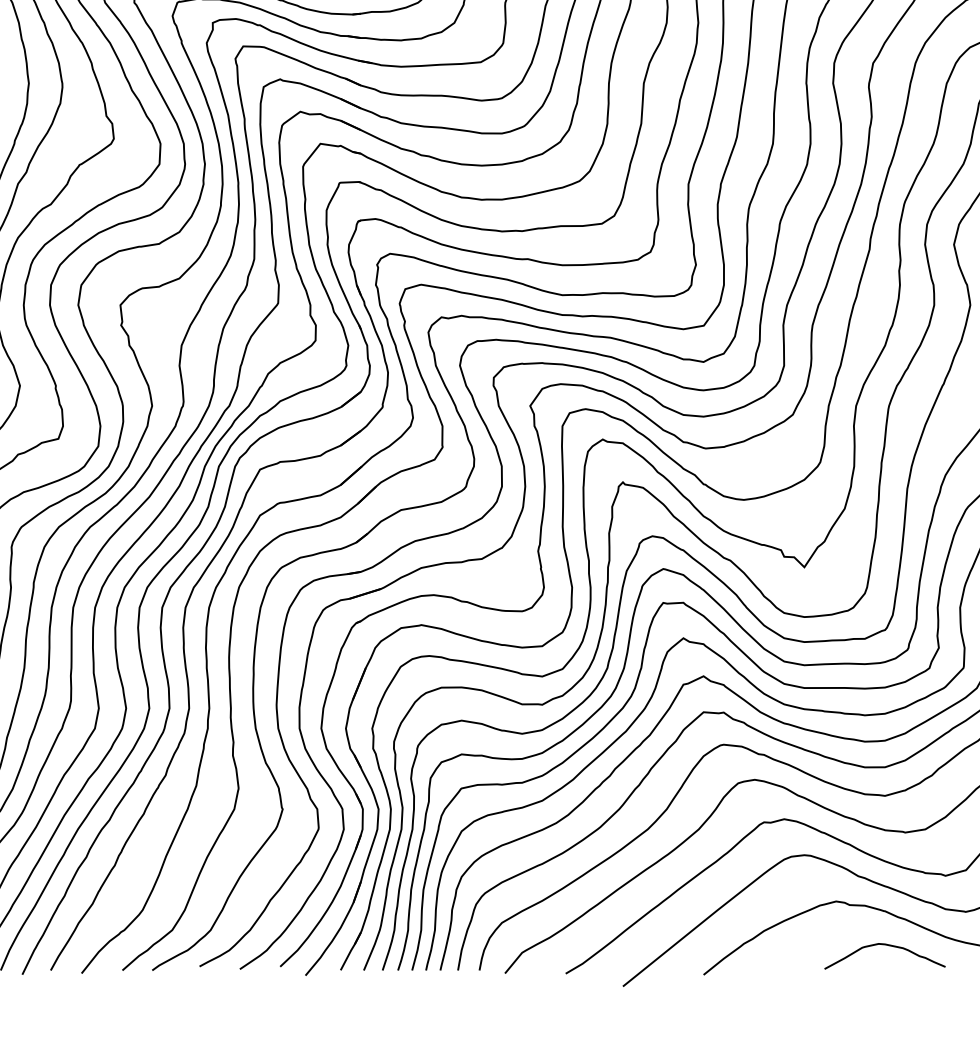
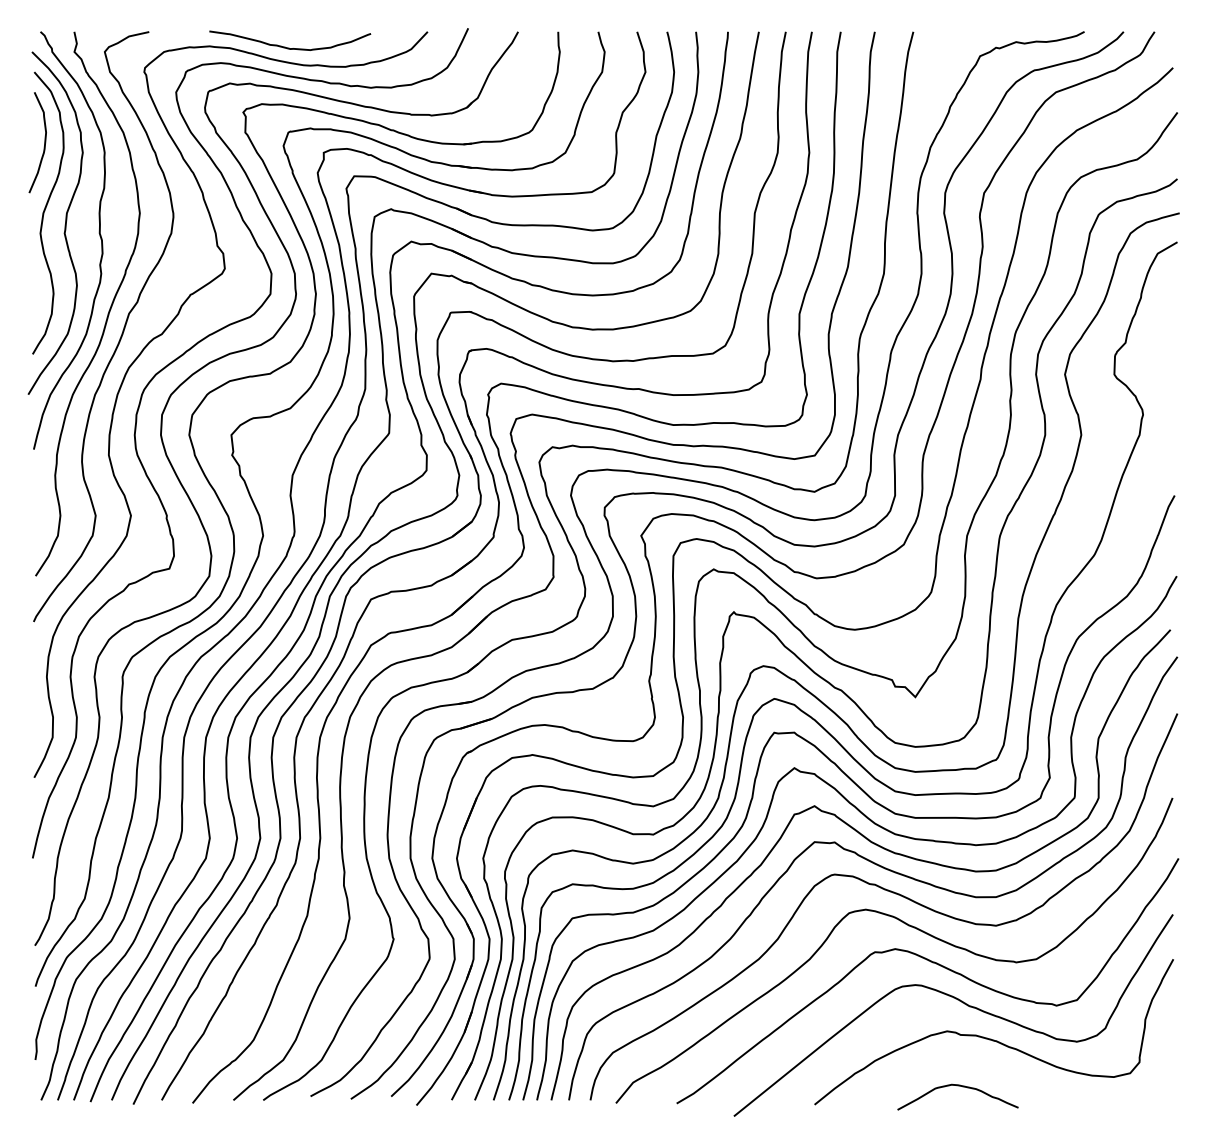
curve: (884, 945) -> (957, 1086), moved

